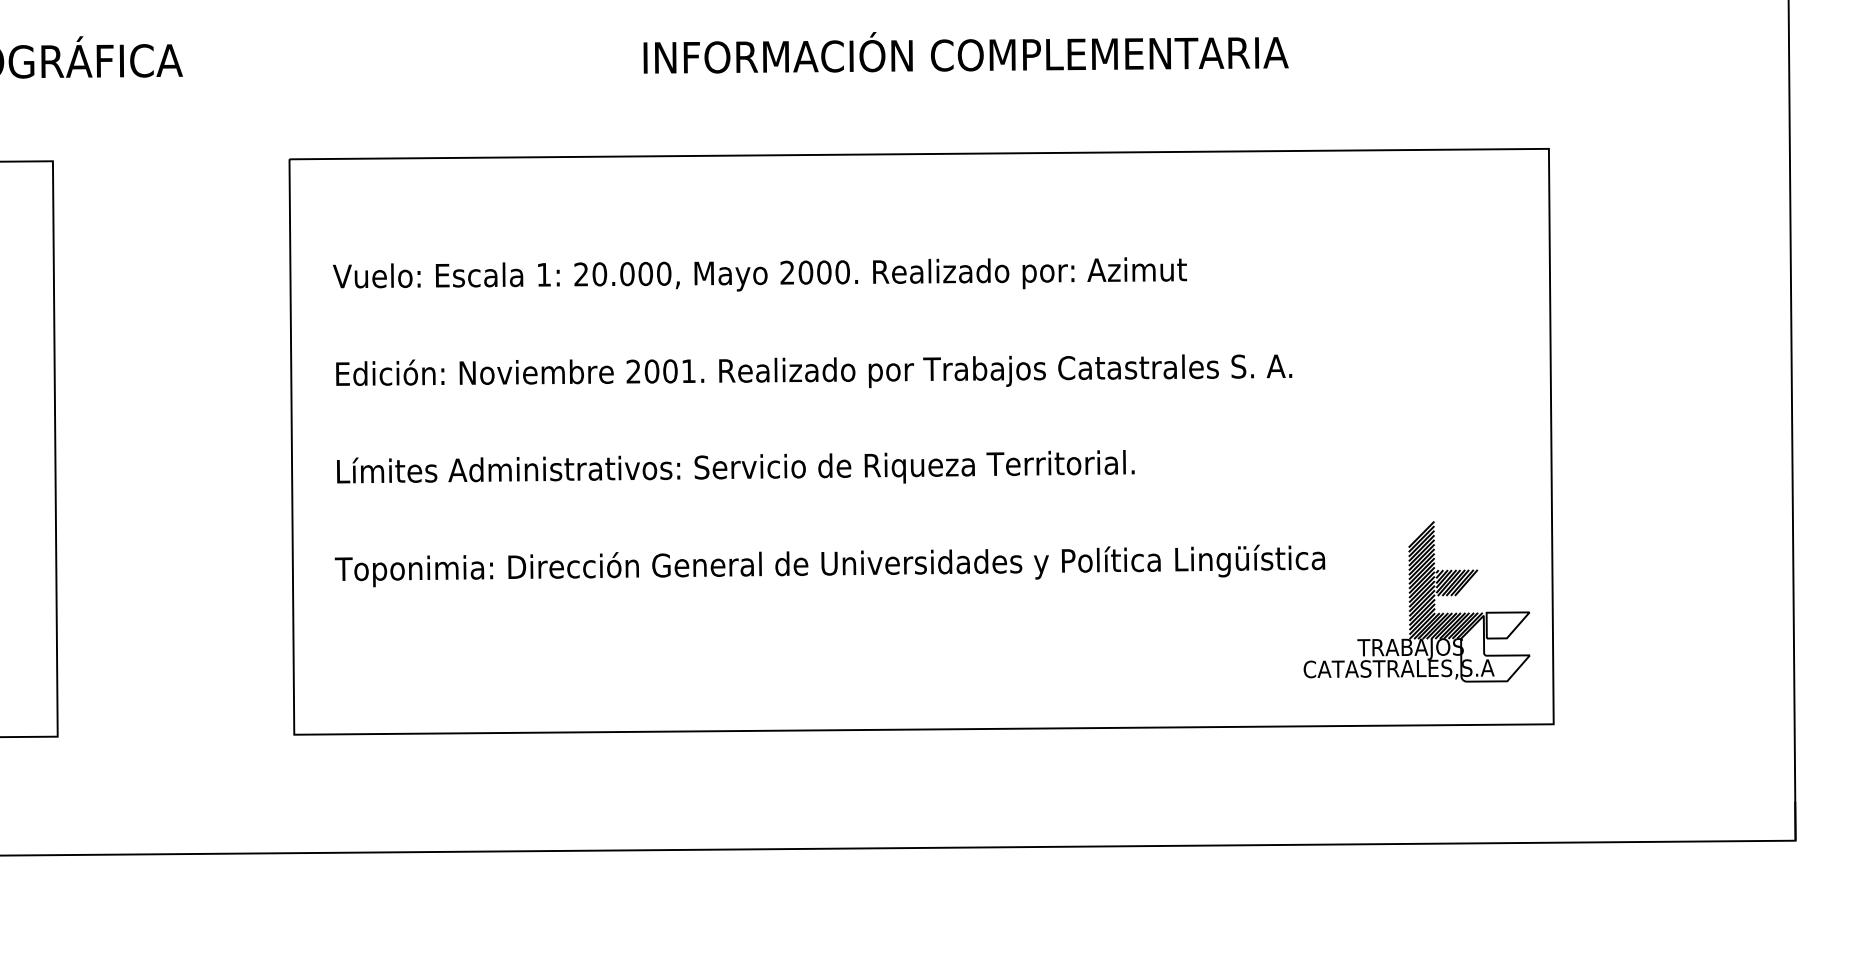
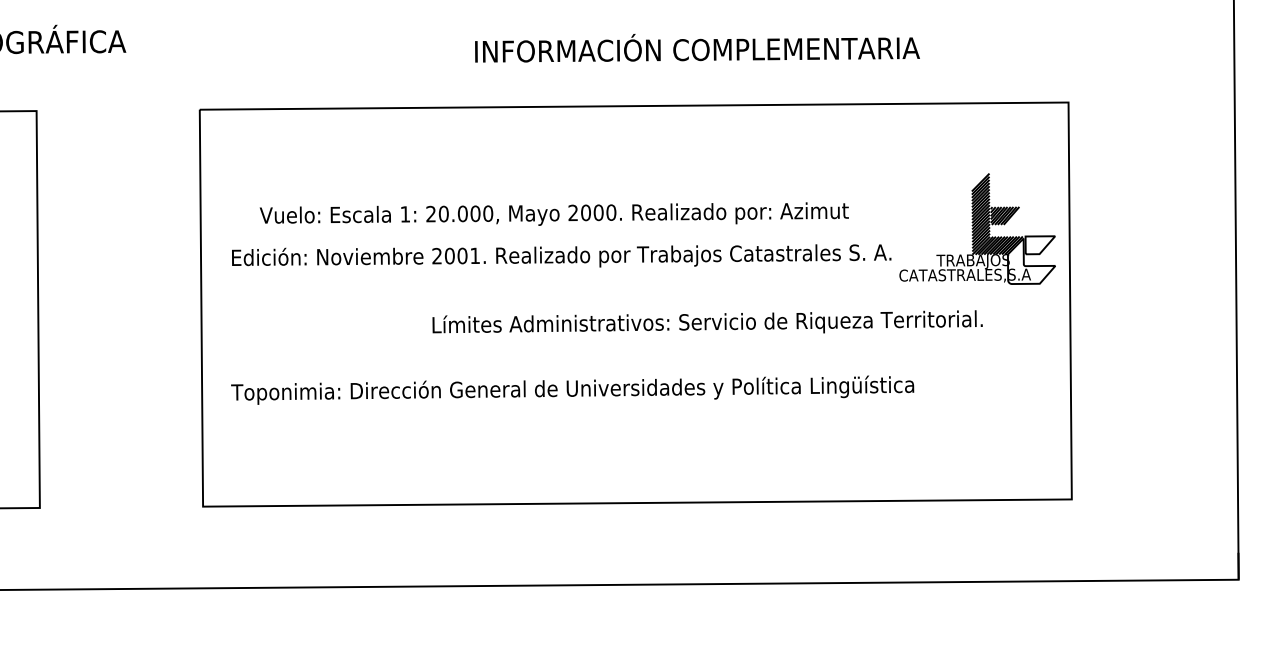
text: (966, 53) -> (697, 48), moved
text: (758, 273) -> (553, 213), moved
text: (735, 466) -> (707, 321), moved
part: (1416, 601) -> (977, 228), moved

